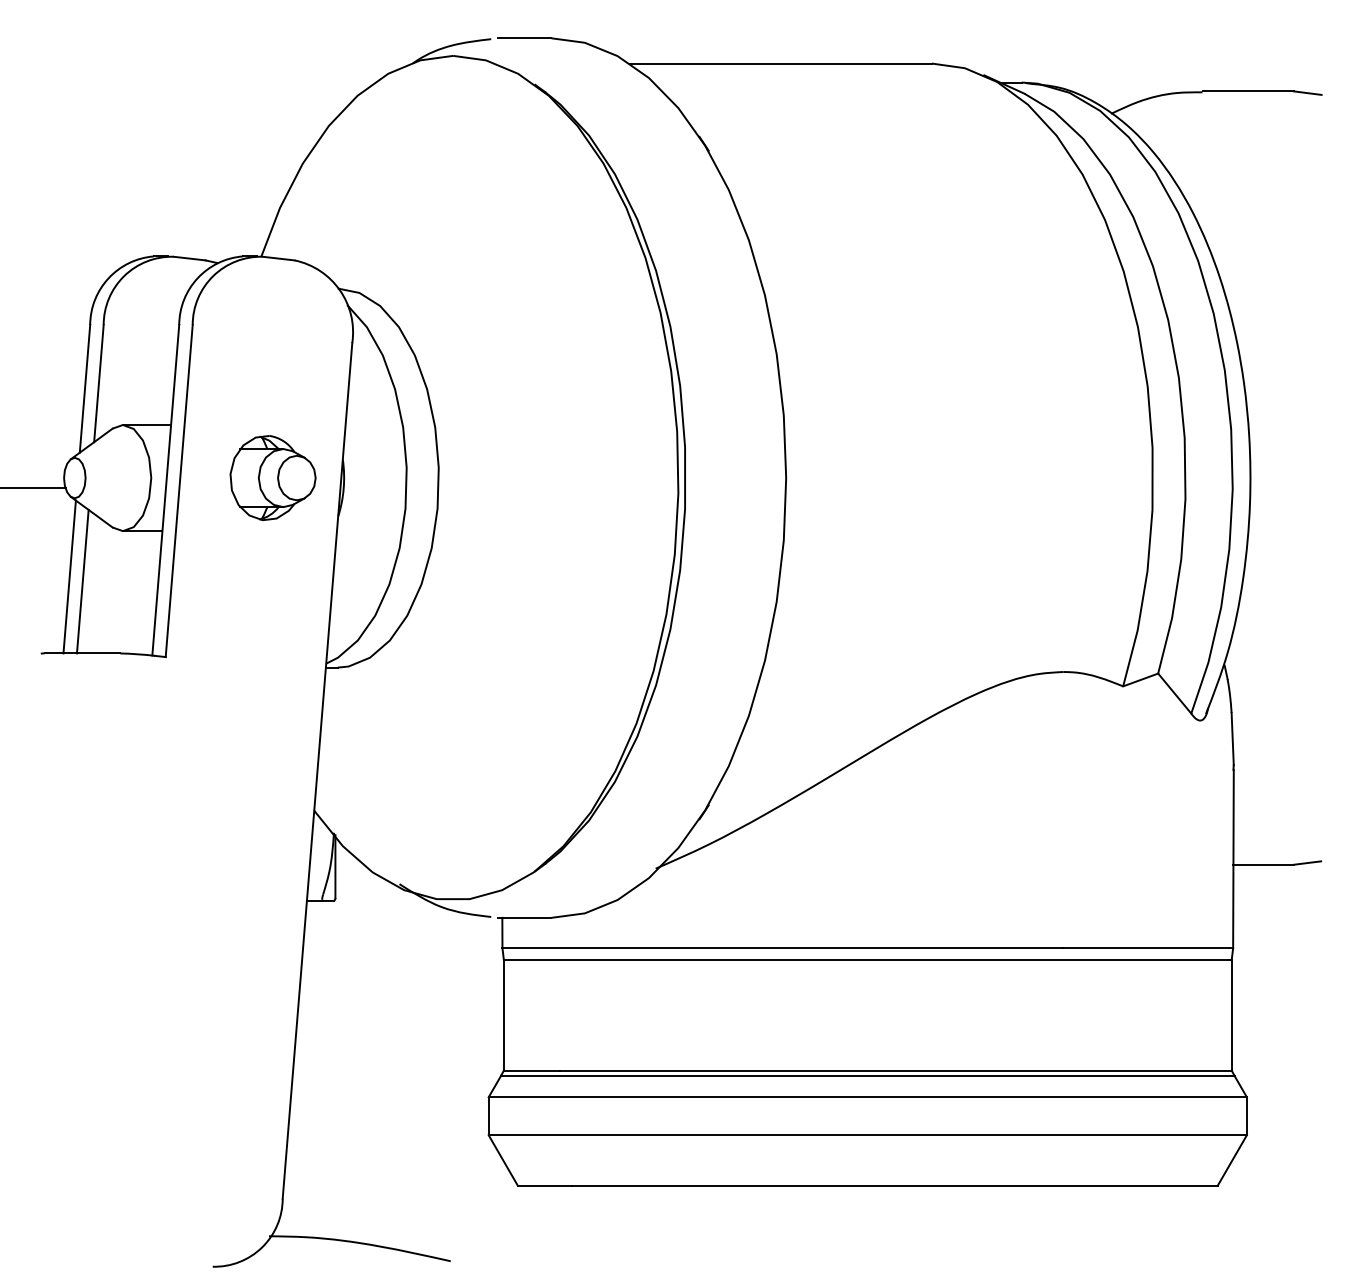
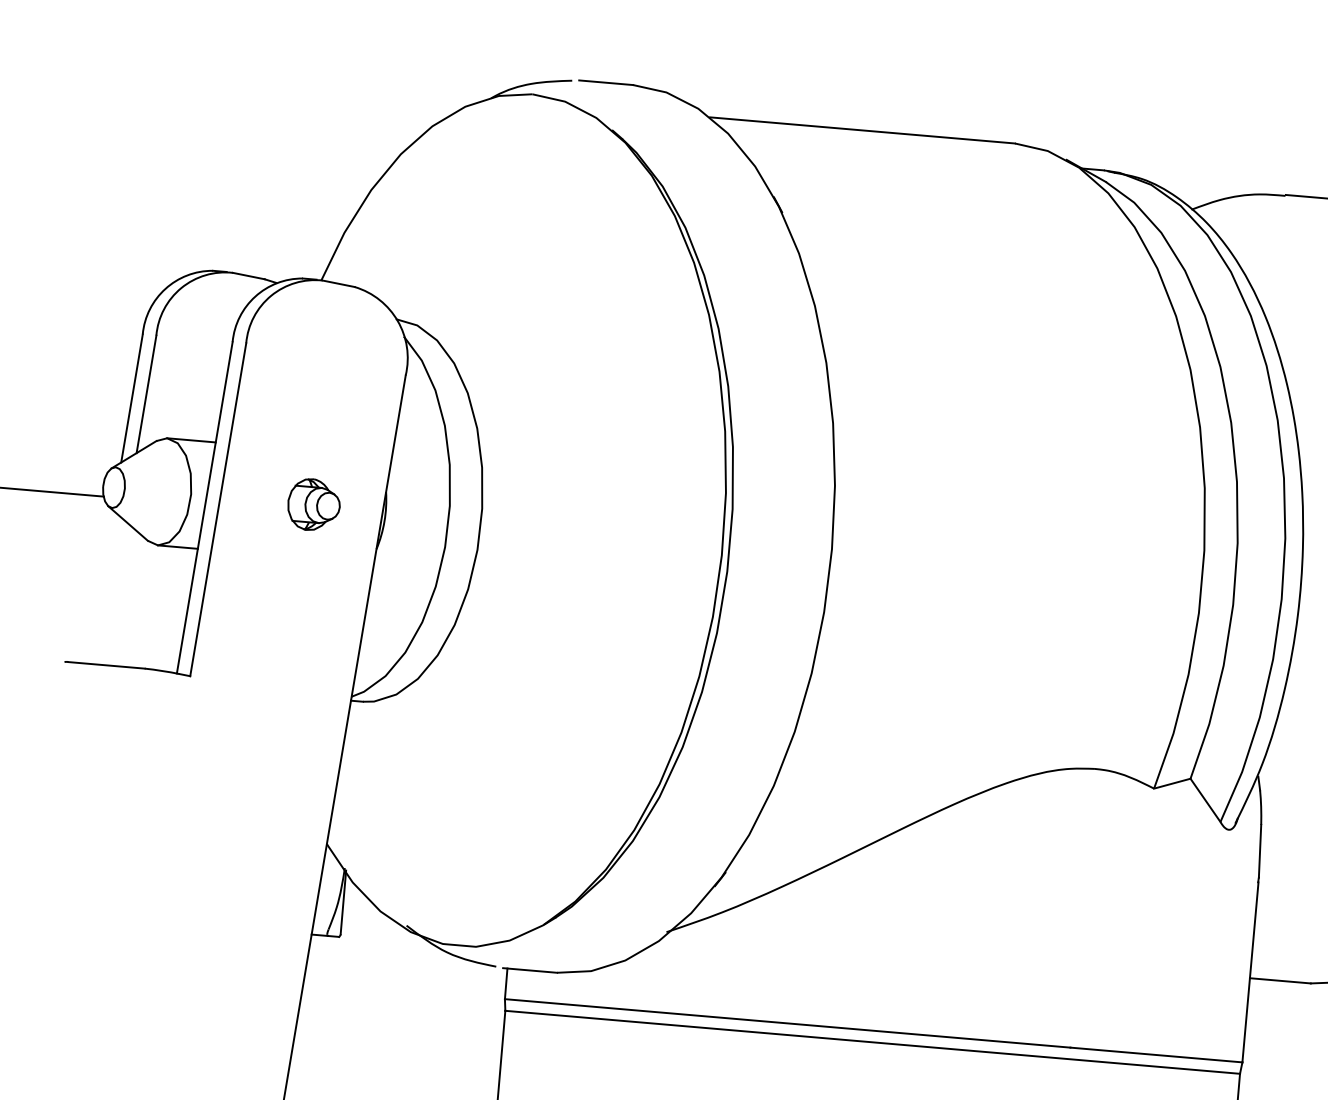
part: (272, 478) -> (313, 505), size x0.6
line: (69, 576) -> (100, 586), removed
line: (82, 581) -> (112, 592), removed

